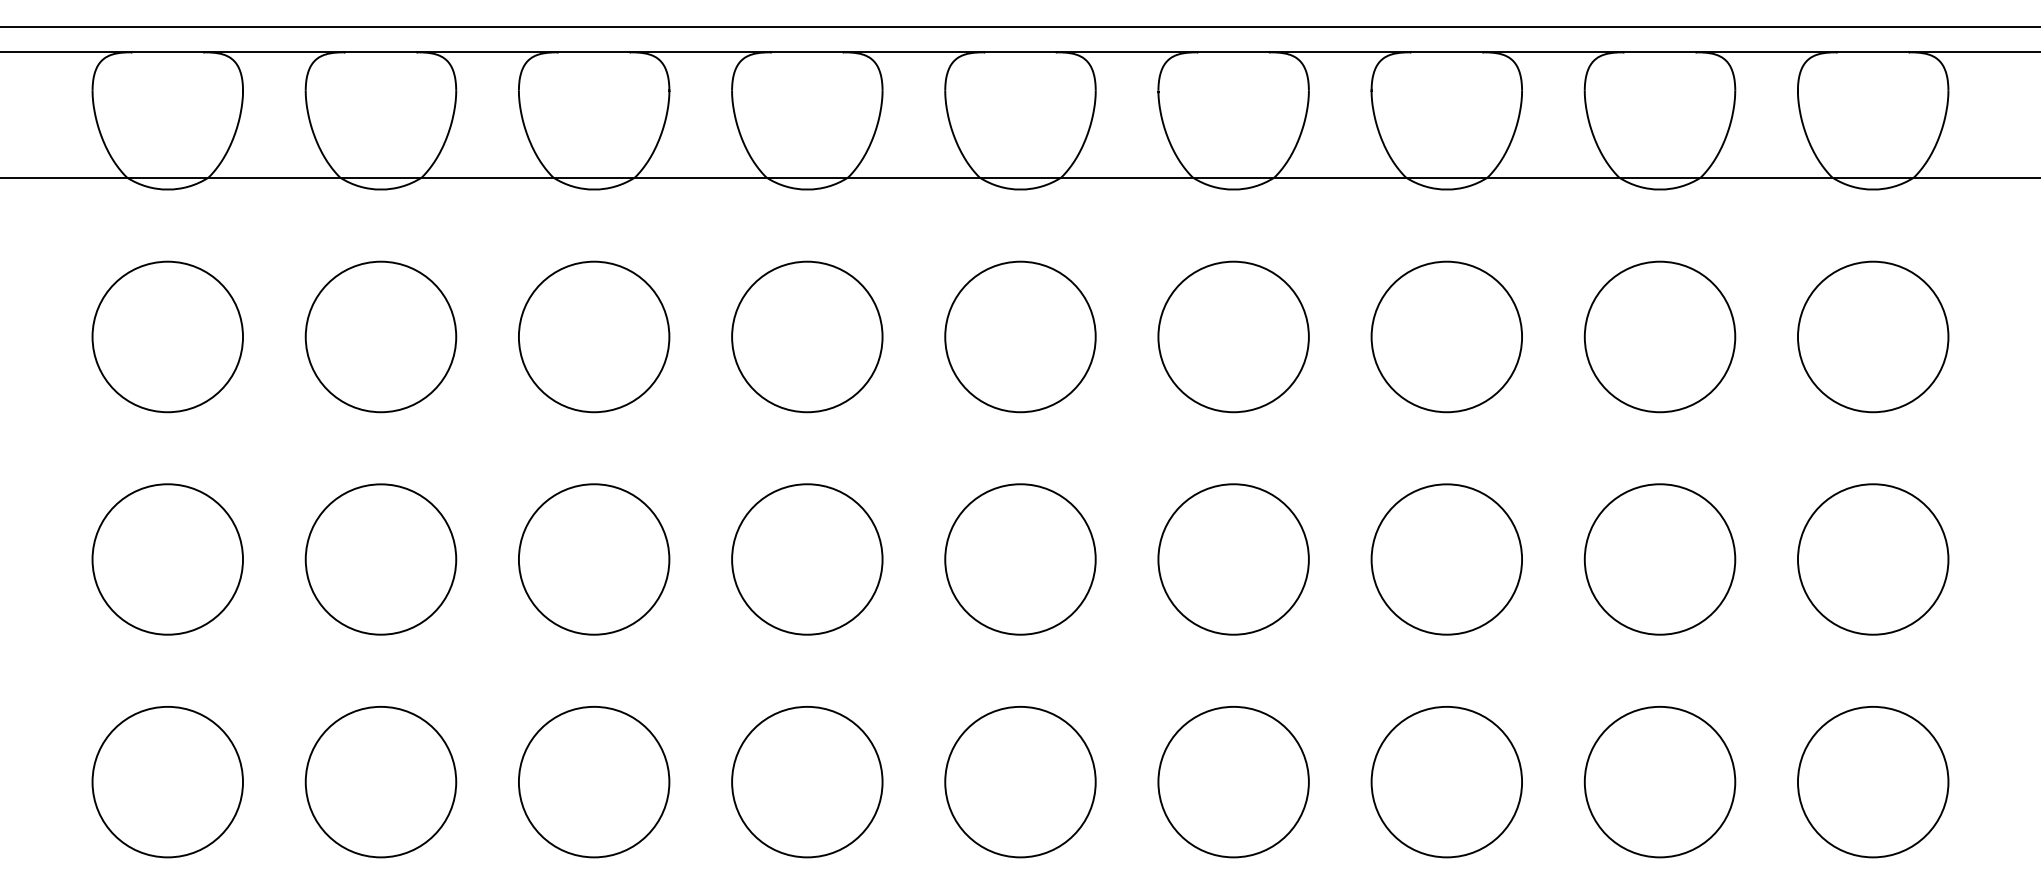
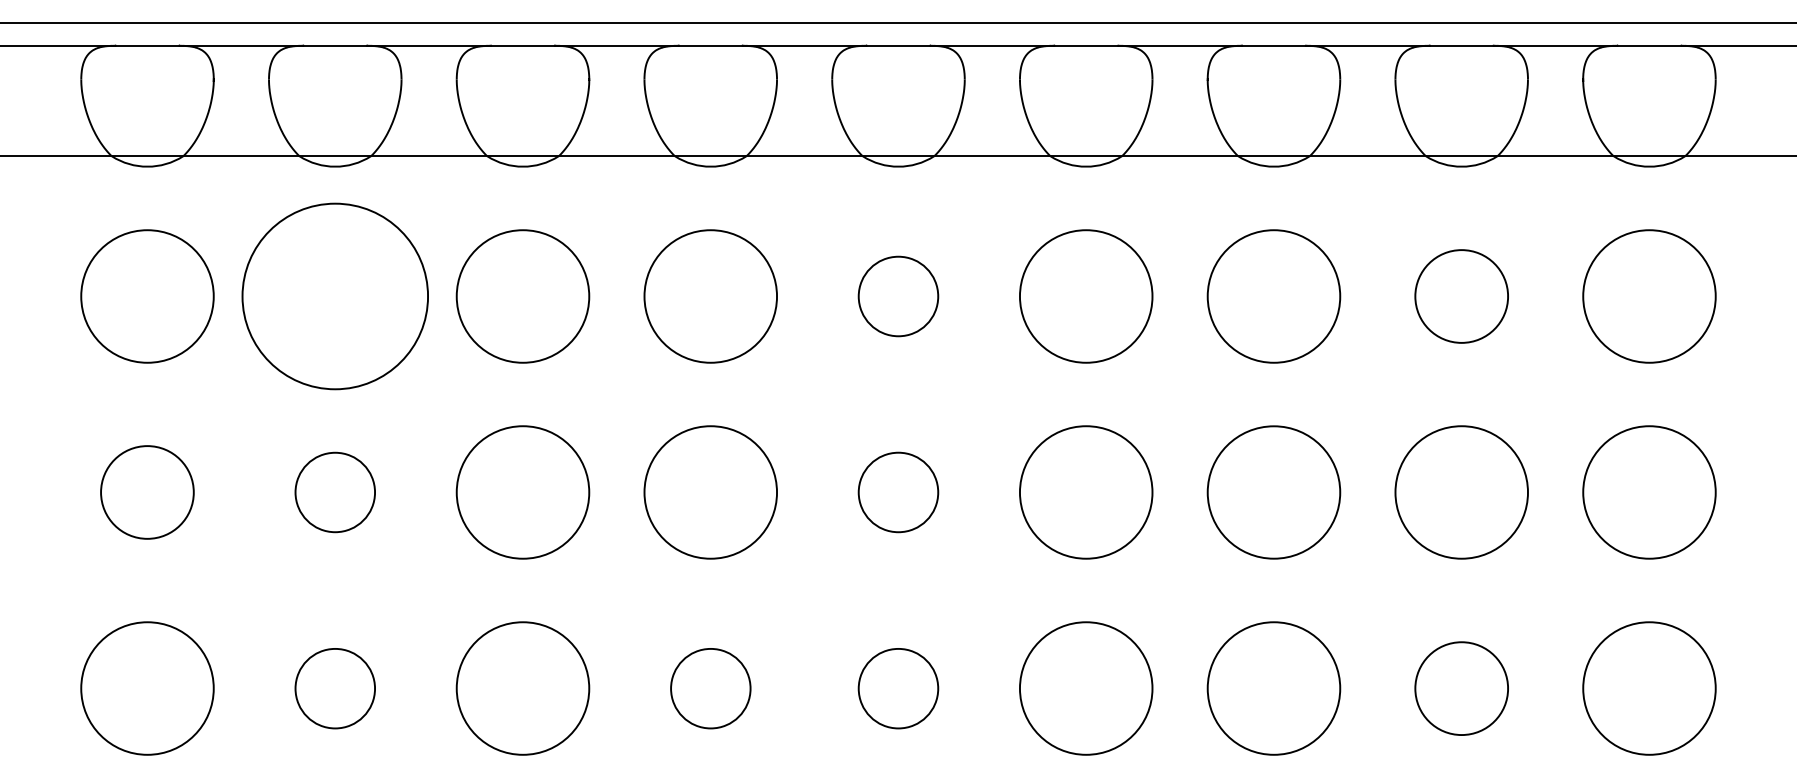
part: (380, 336) -> (334, 296), size x1.4
part: (1020, 336) -> (898, 296), size x0.6
part: (1659, 336) -> (1461, 296), size x0.7
part: (167, 559) -> (147, 492), size x0.7
part: (380, 559) -> (334, 492), size x0.6
part: (1020, 559) -> (898, 492), size x0.6
part: (380, 782) -> (334, 688), size x0.6
part: (807, 782) -> (710, 688), size x0.6
part: (1020, 782) -> (898, 688), size x0.6
part: (1659, 782) -> (1461, 688), size x0.7

